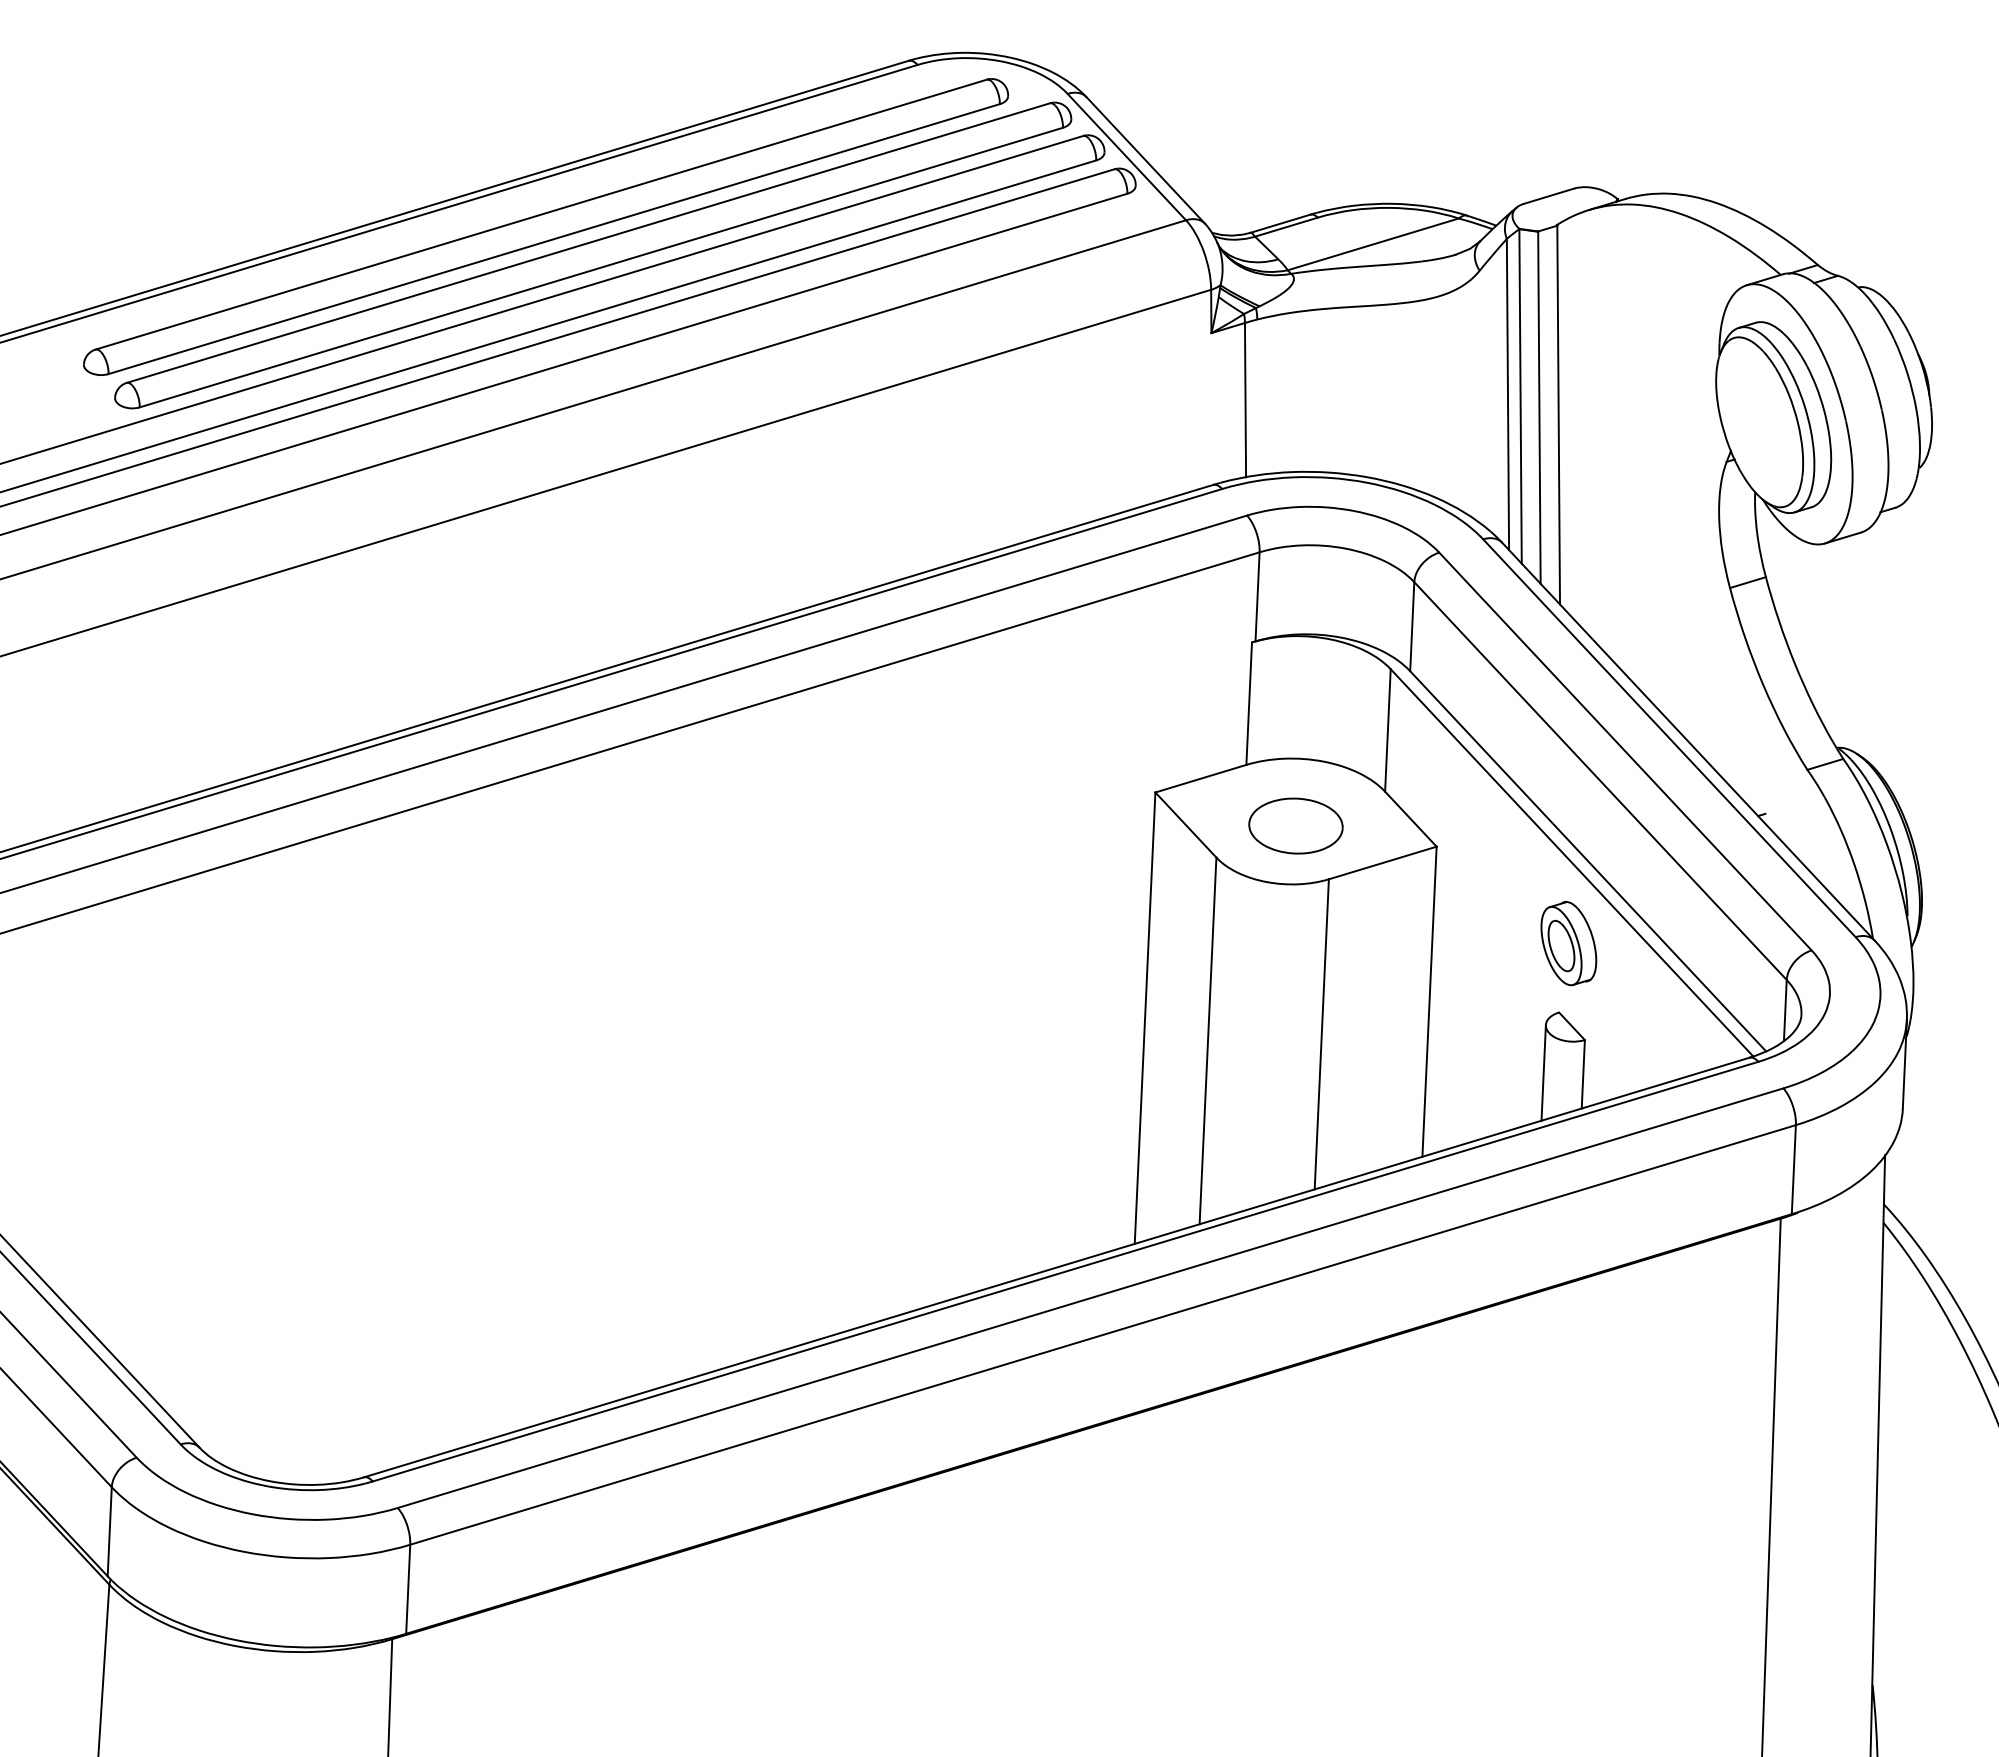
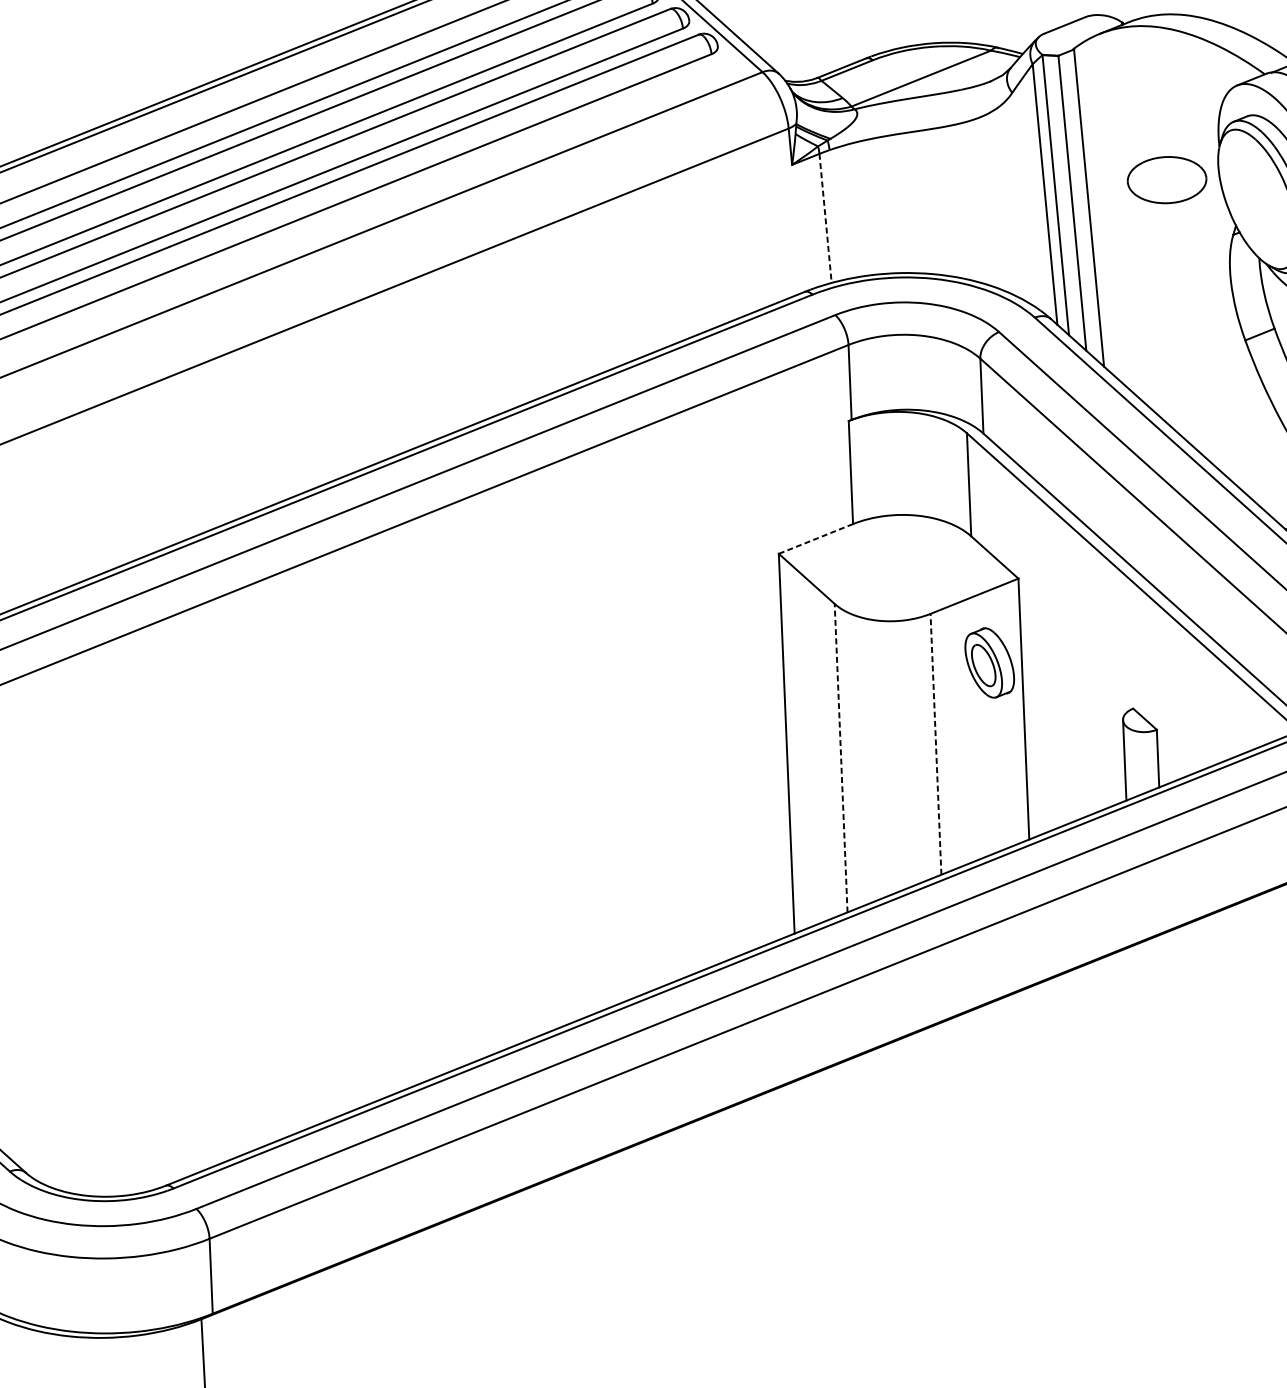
line: (1245, 400) -> (825, 218), solid -> dashed
line: (1200, 778) -> (815, 538), solid -> dashed
part: (1295, 825) -> (1166, 179), moved
part: (1568, 943) -> (989, 662), moved
line: (1321, 1033) -> (935, 743), solid -> dashed
line: (1208, 1040) -> (841, 757), solid -> dashed

